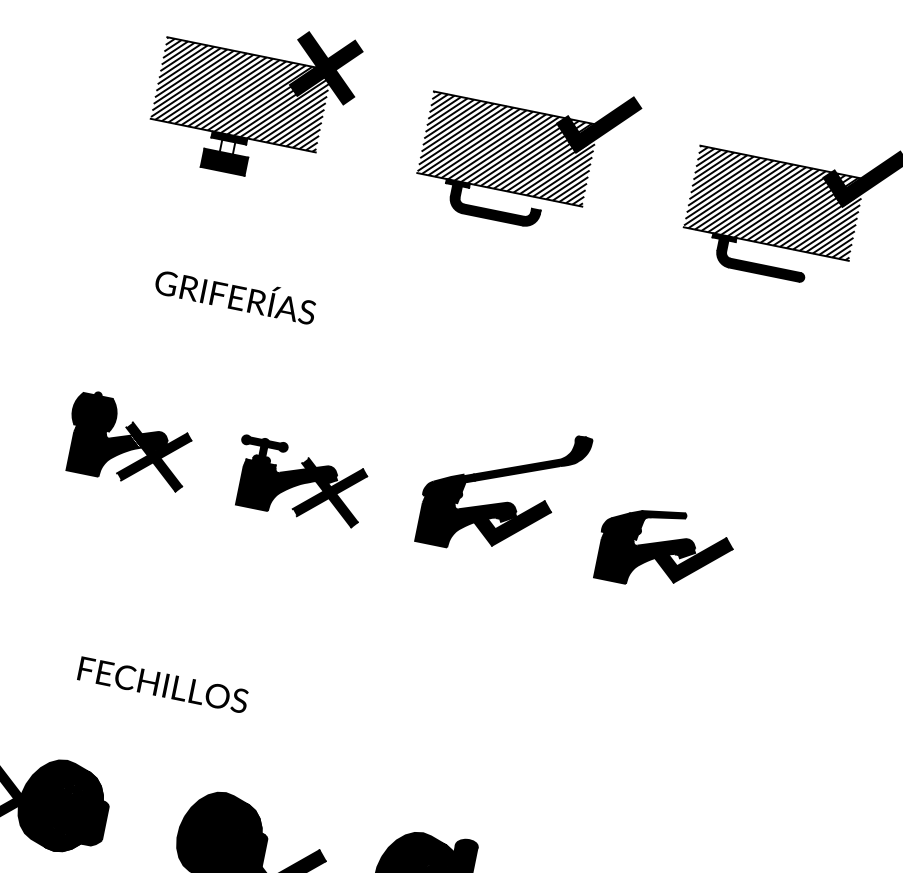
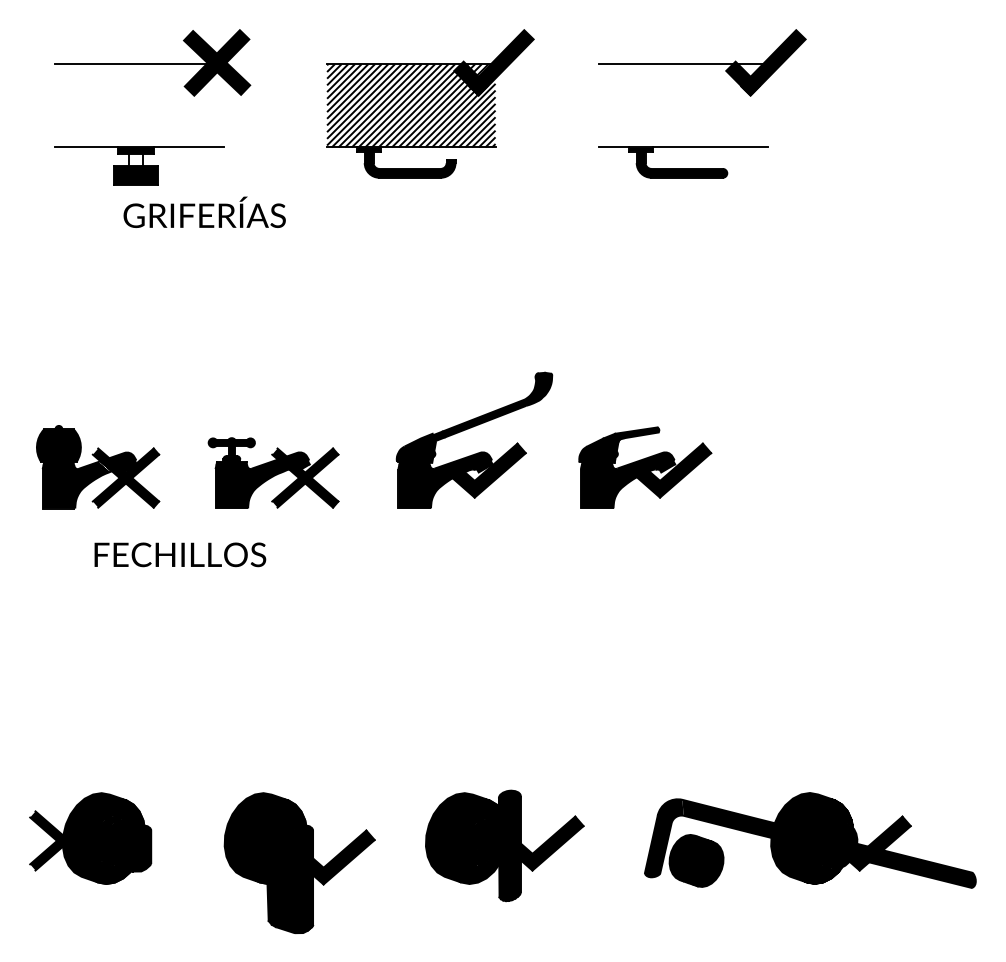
hatch: (241, 94) -> (139, 105), removed
hatch: (774, 203) -> (683, 105), removed
text: (235, 293) -> (204, 211), moved
text: (163, 684) -> (180, 554), moved

